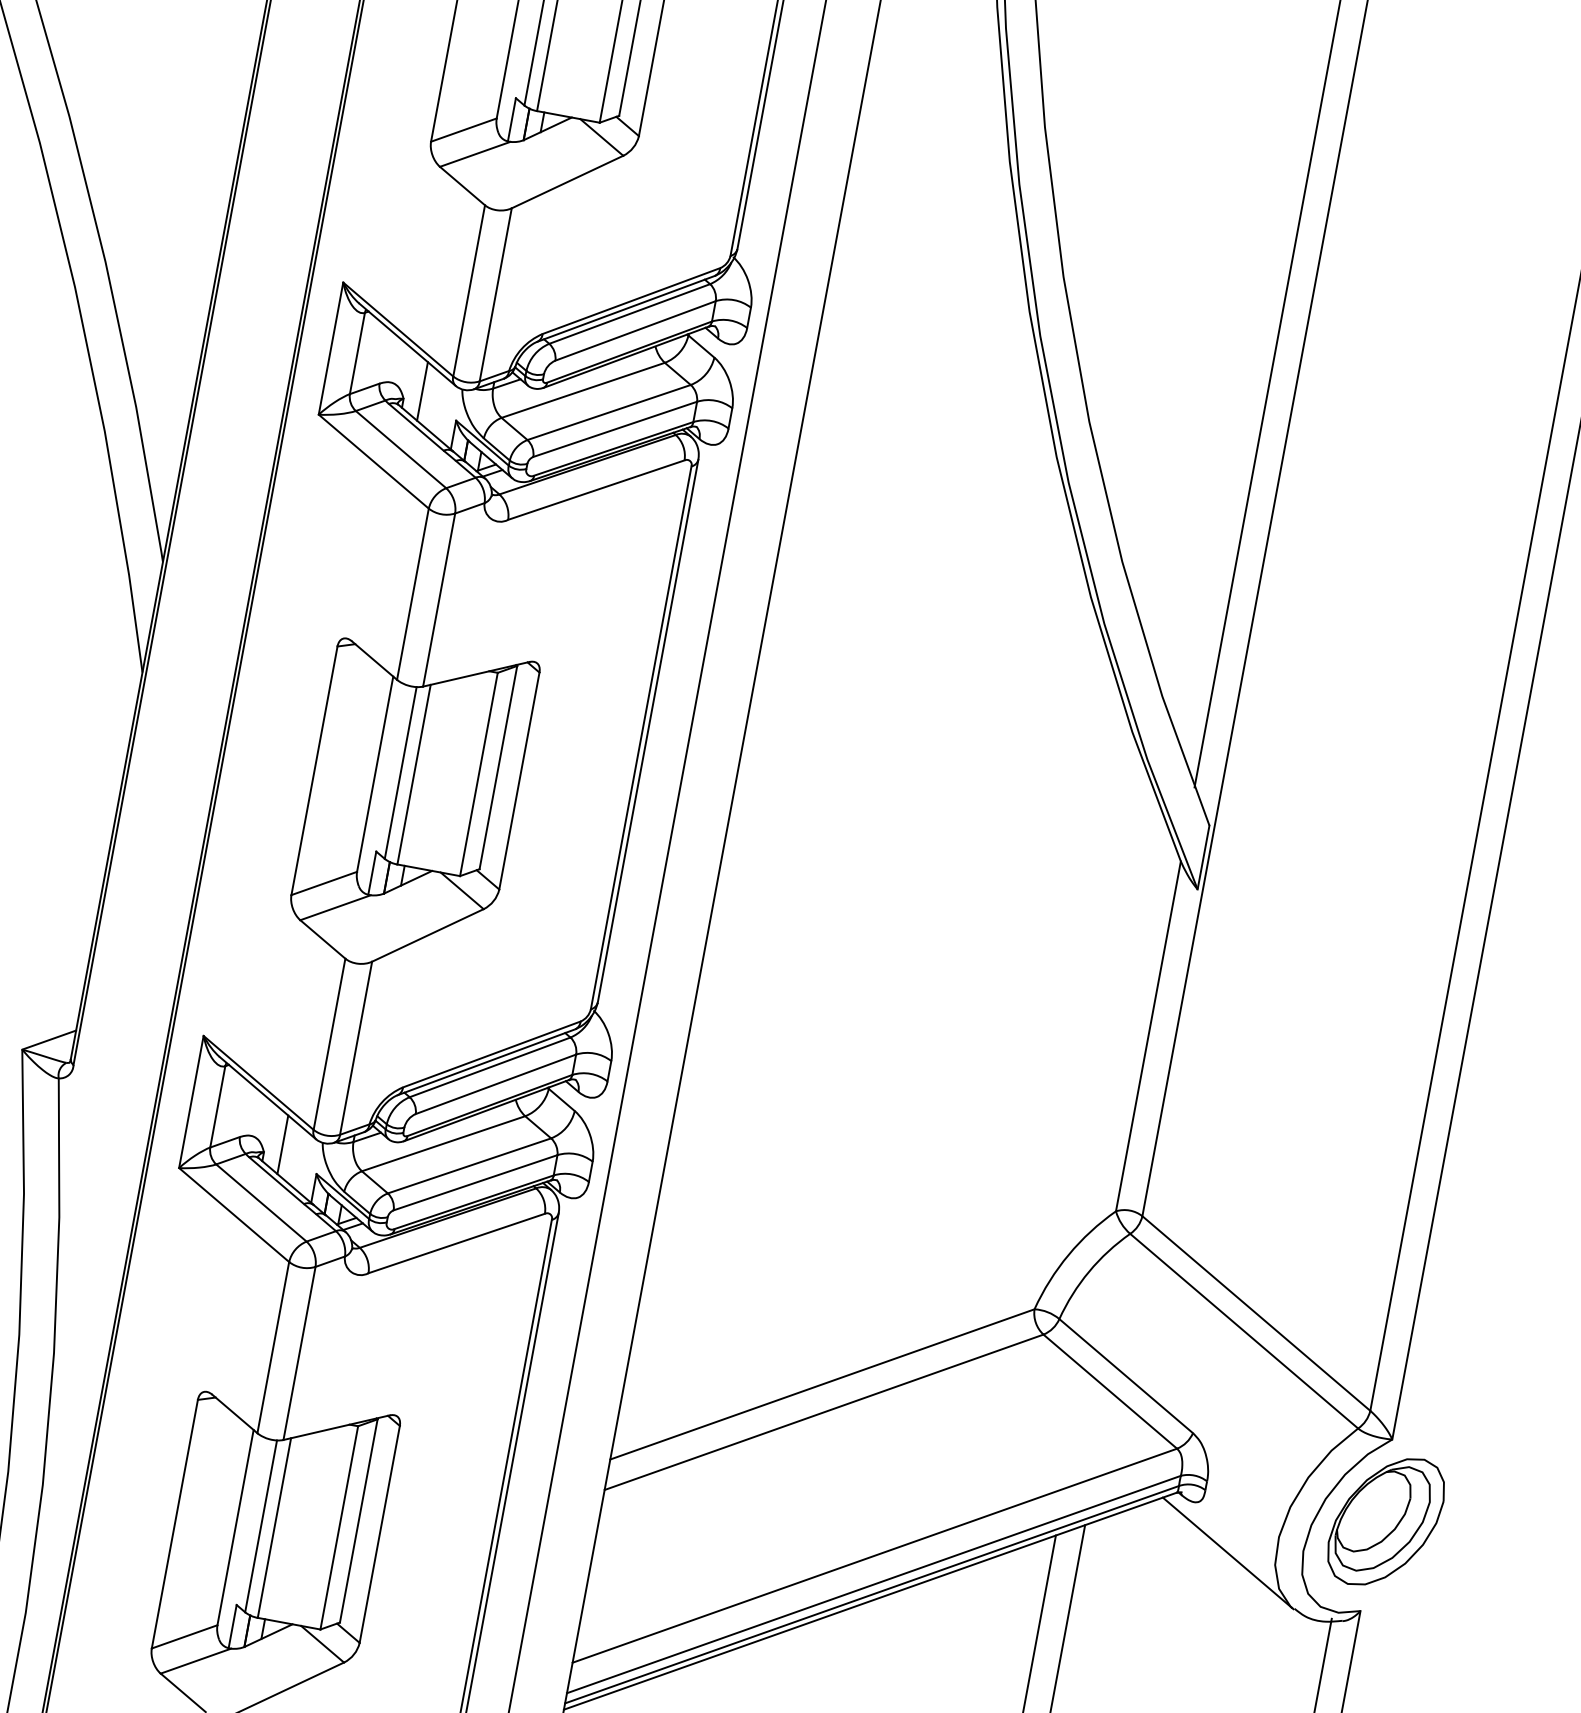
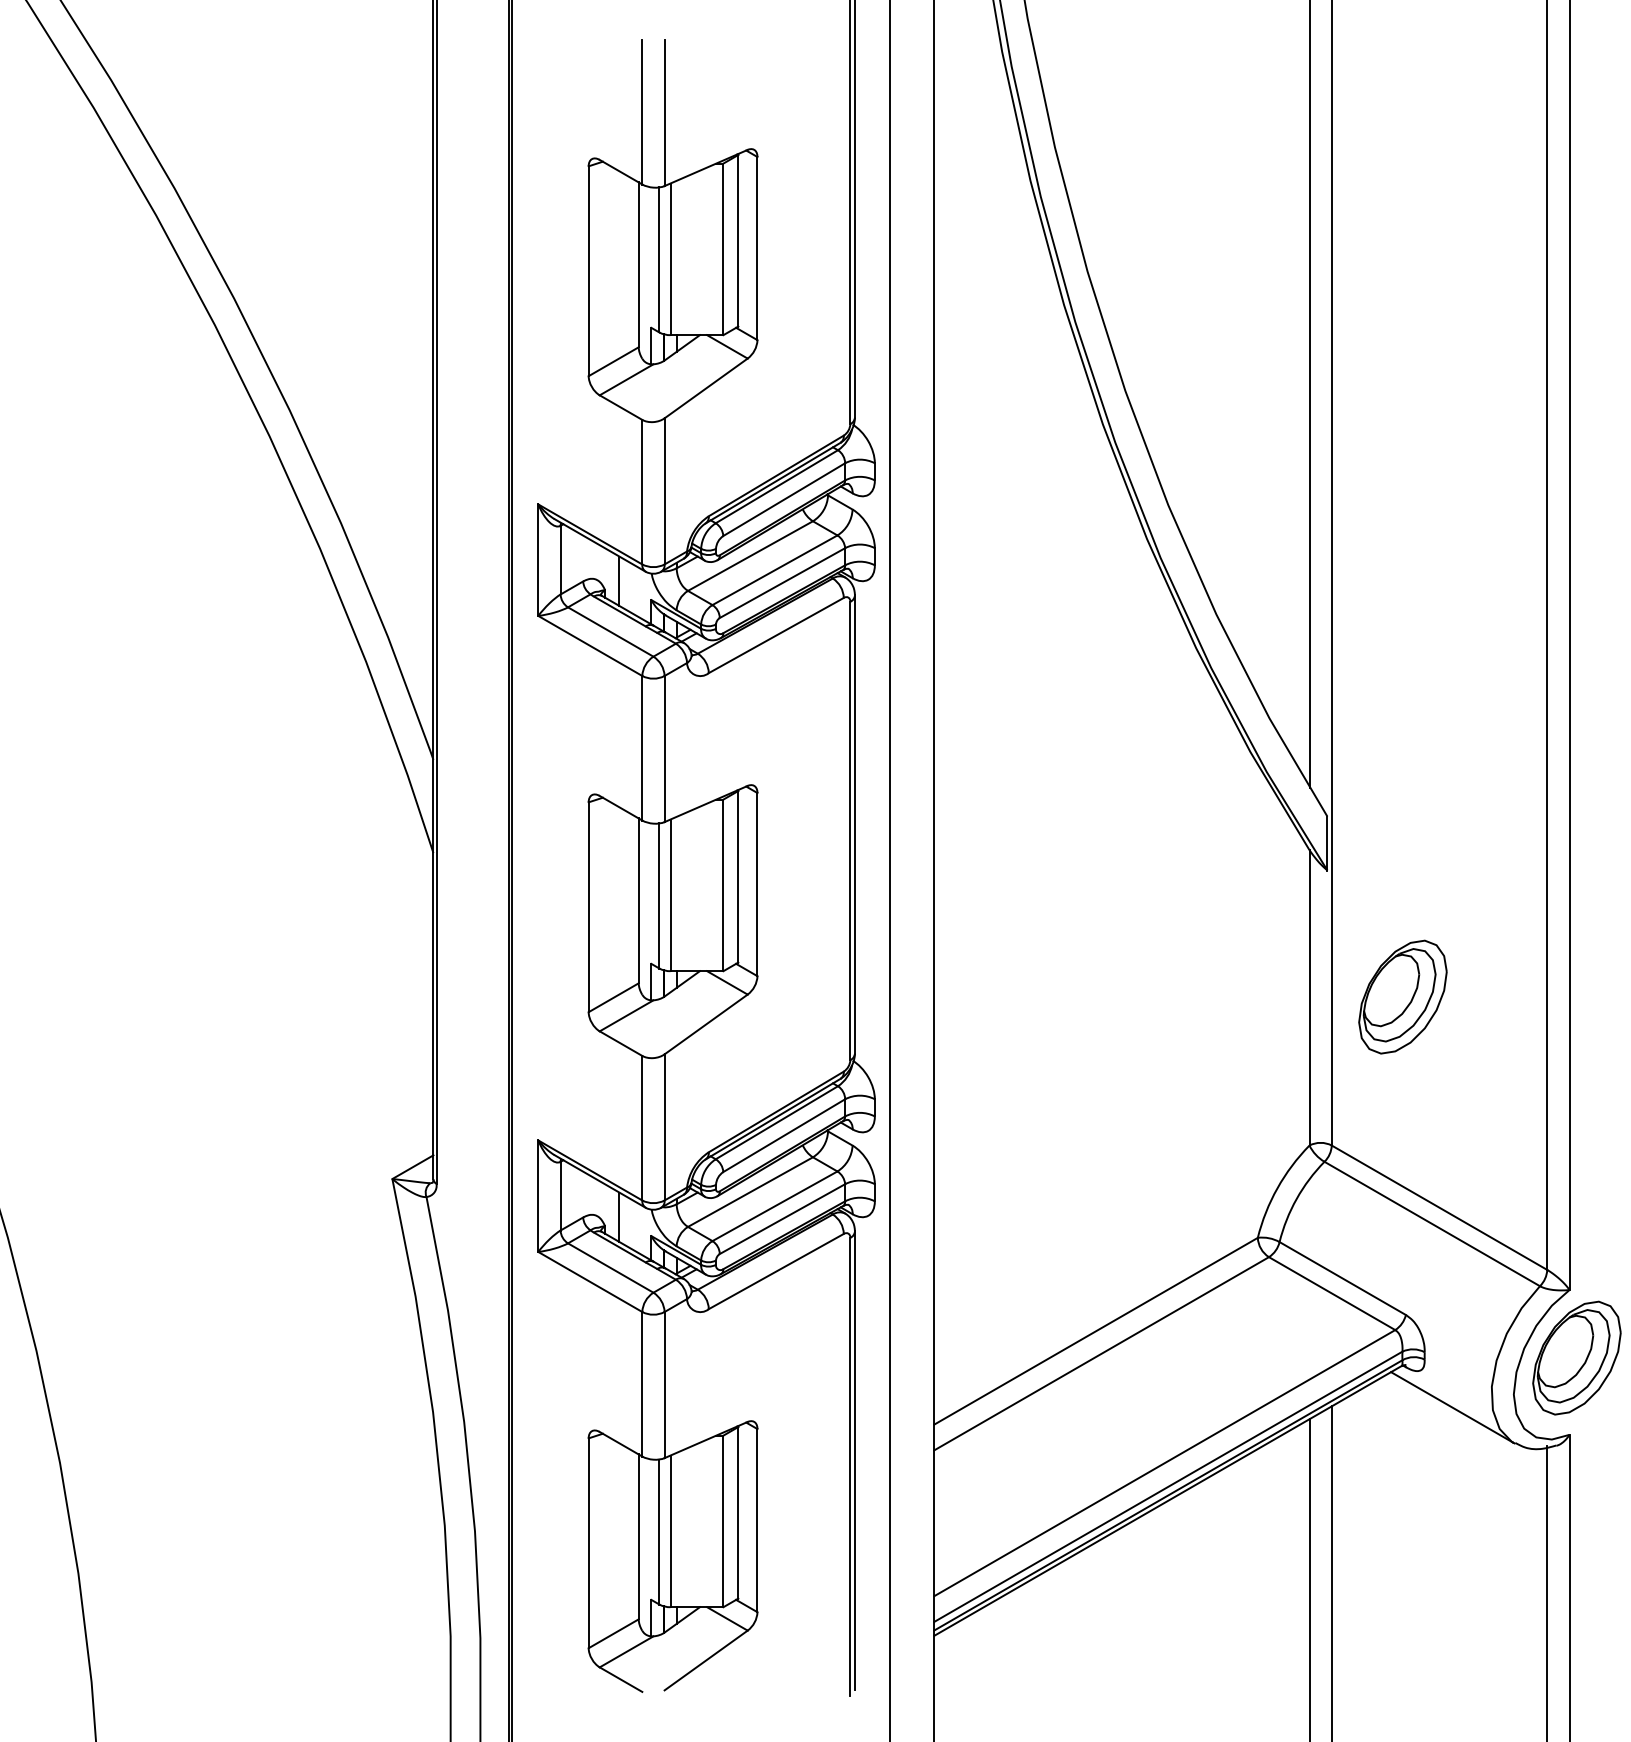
part: (1258, 1055) -> (1402, 996), added

